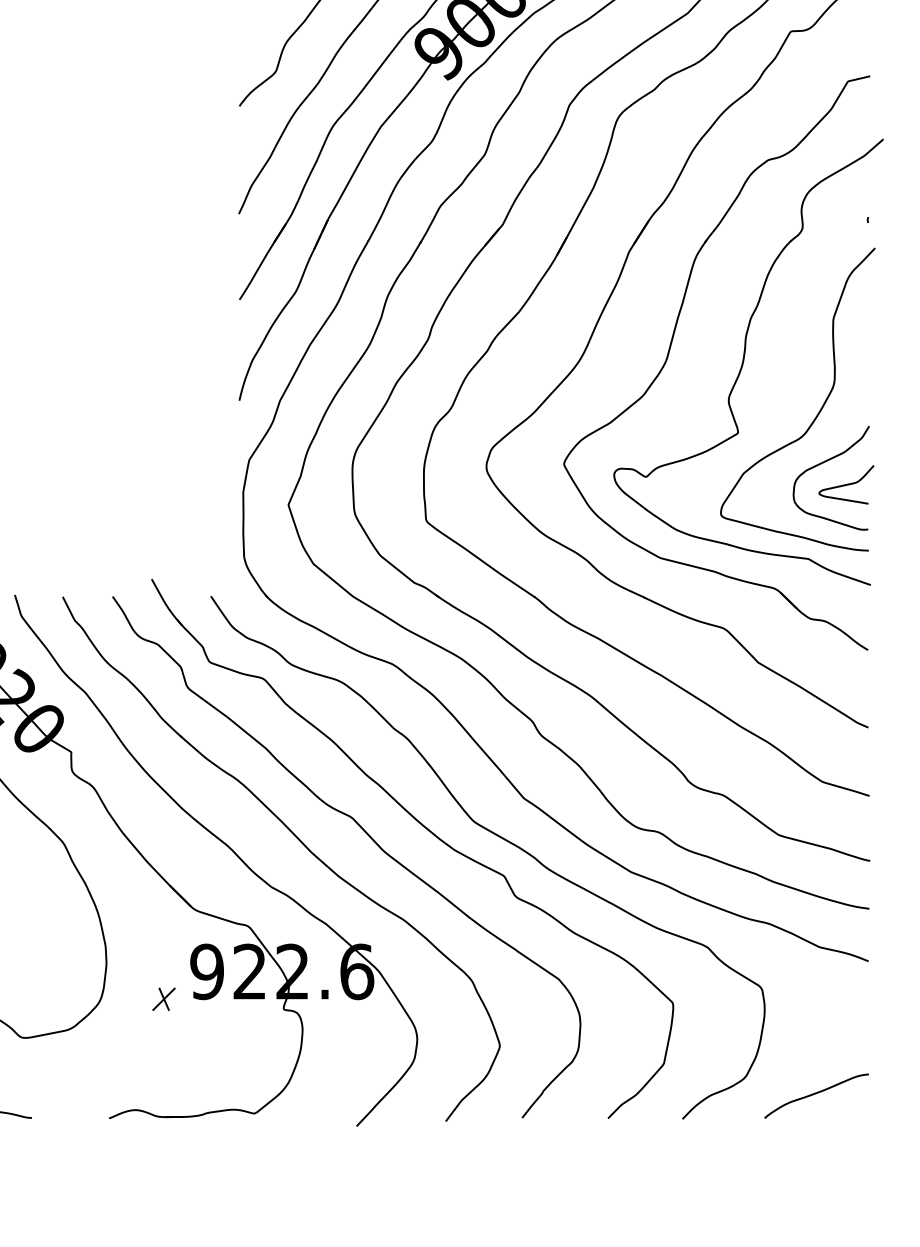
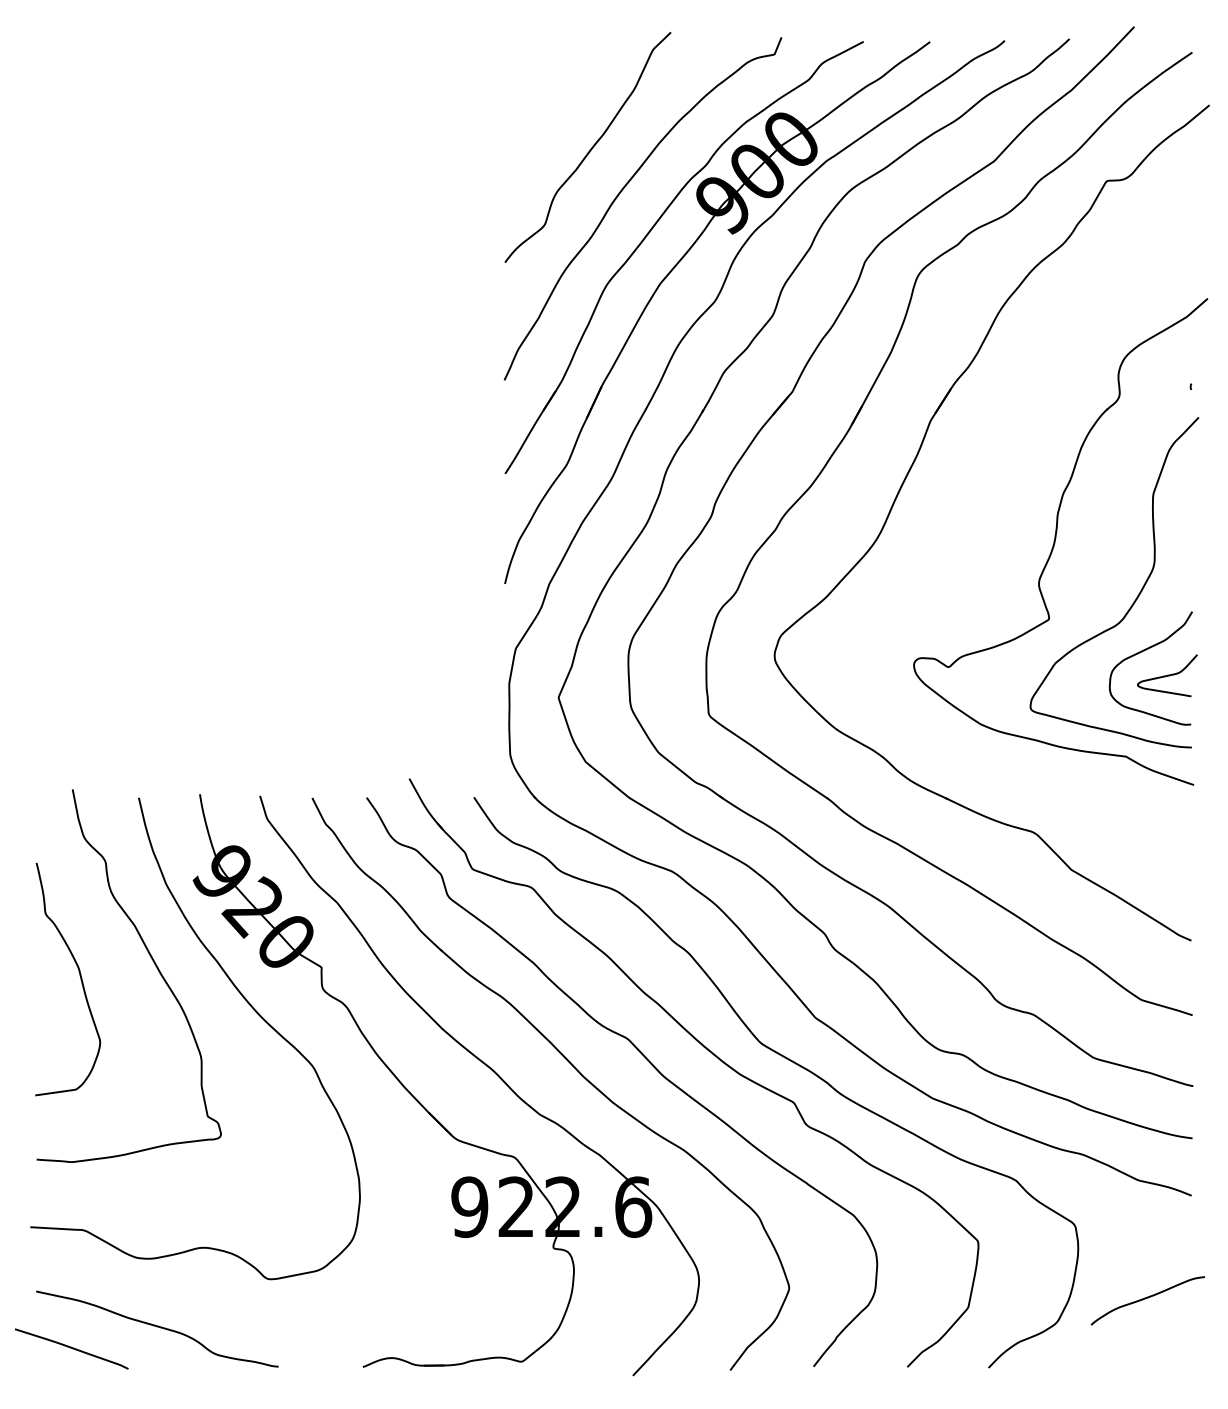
part: (670, 349) -> (975, 528), removed
part: (163, 998) -> (422, 1236), removed
curve: (816, 1094) -> (1147, 1298), moved

